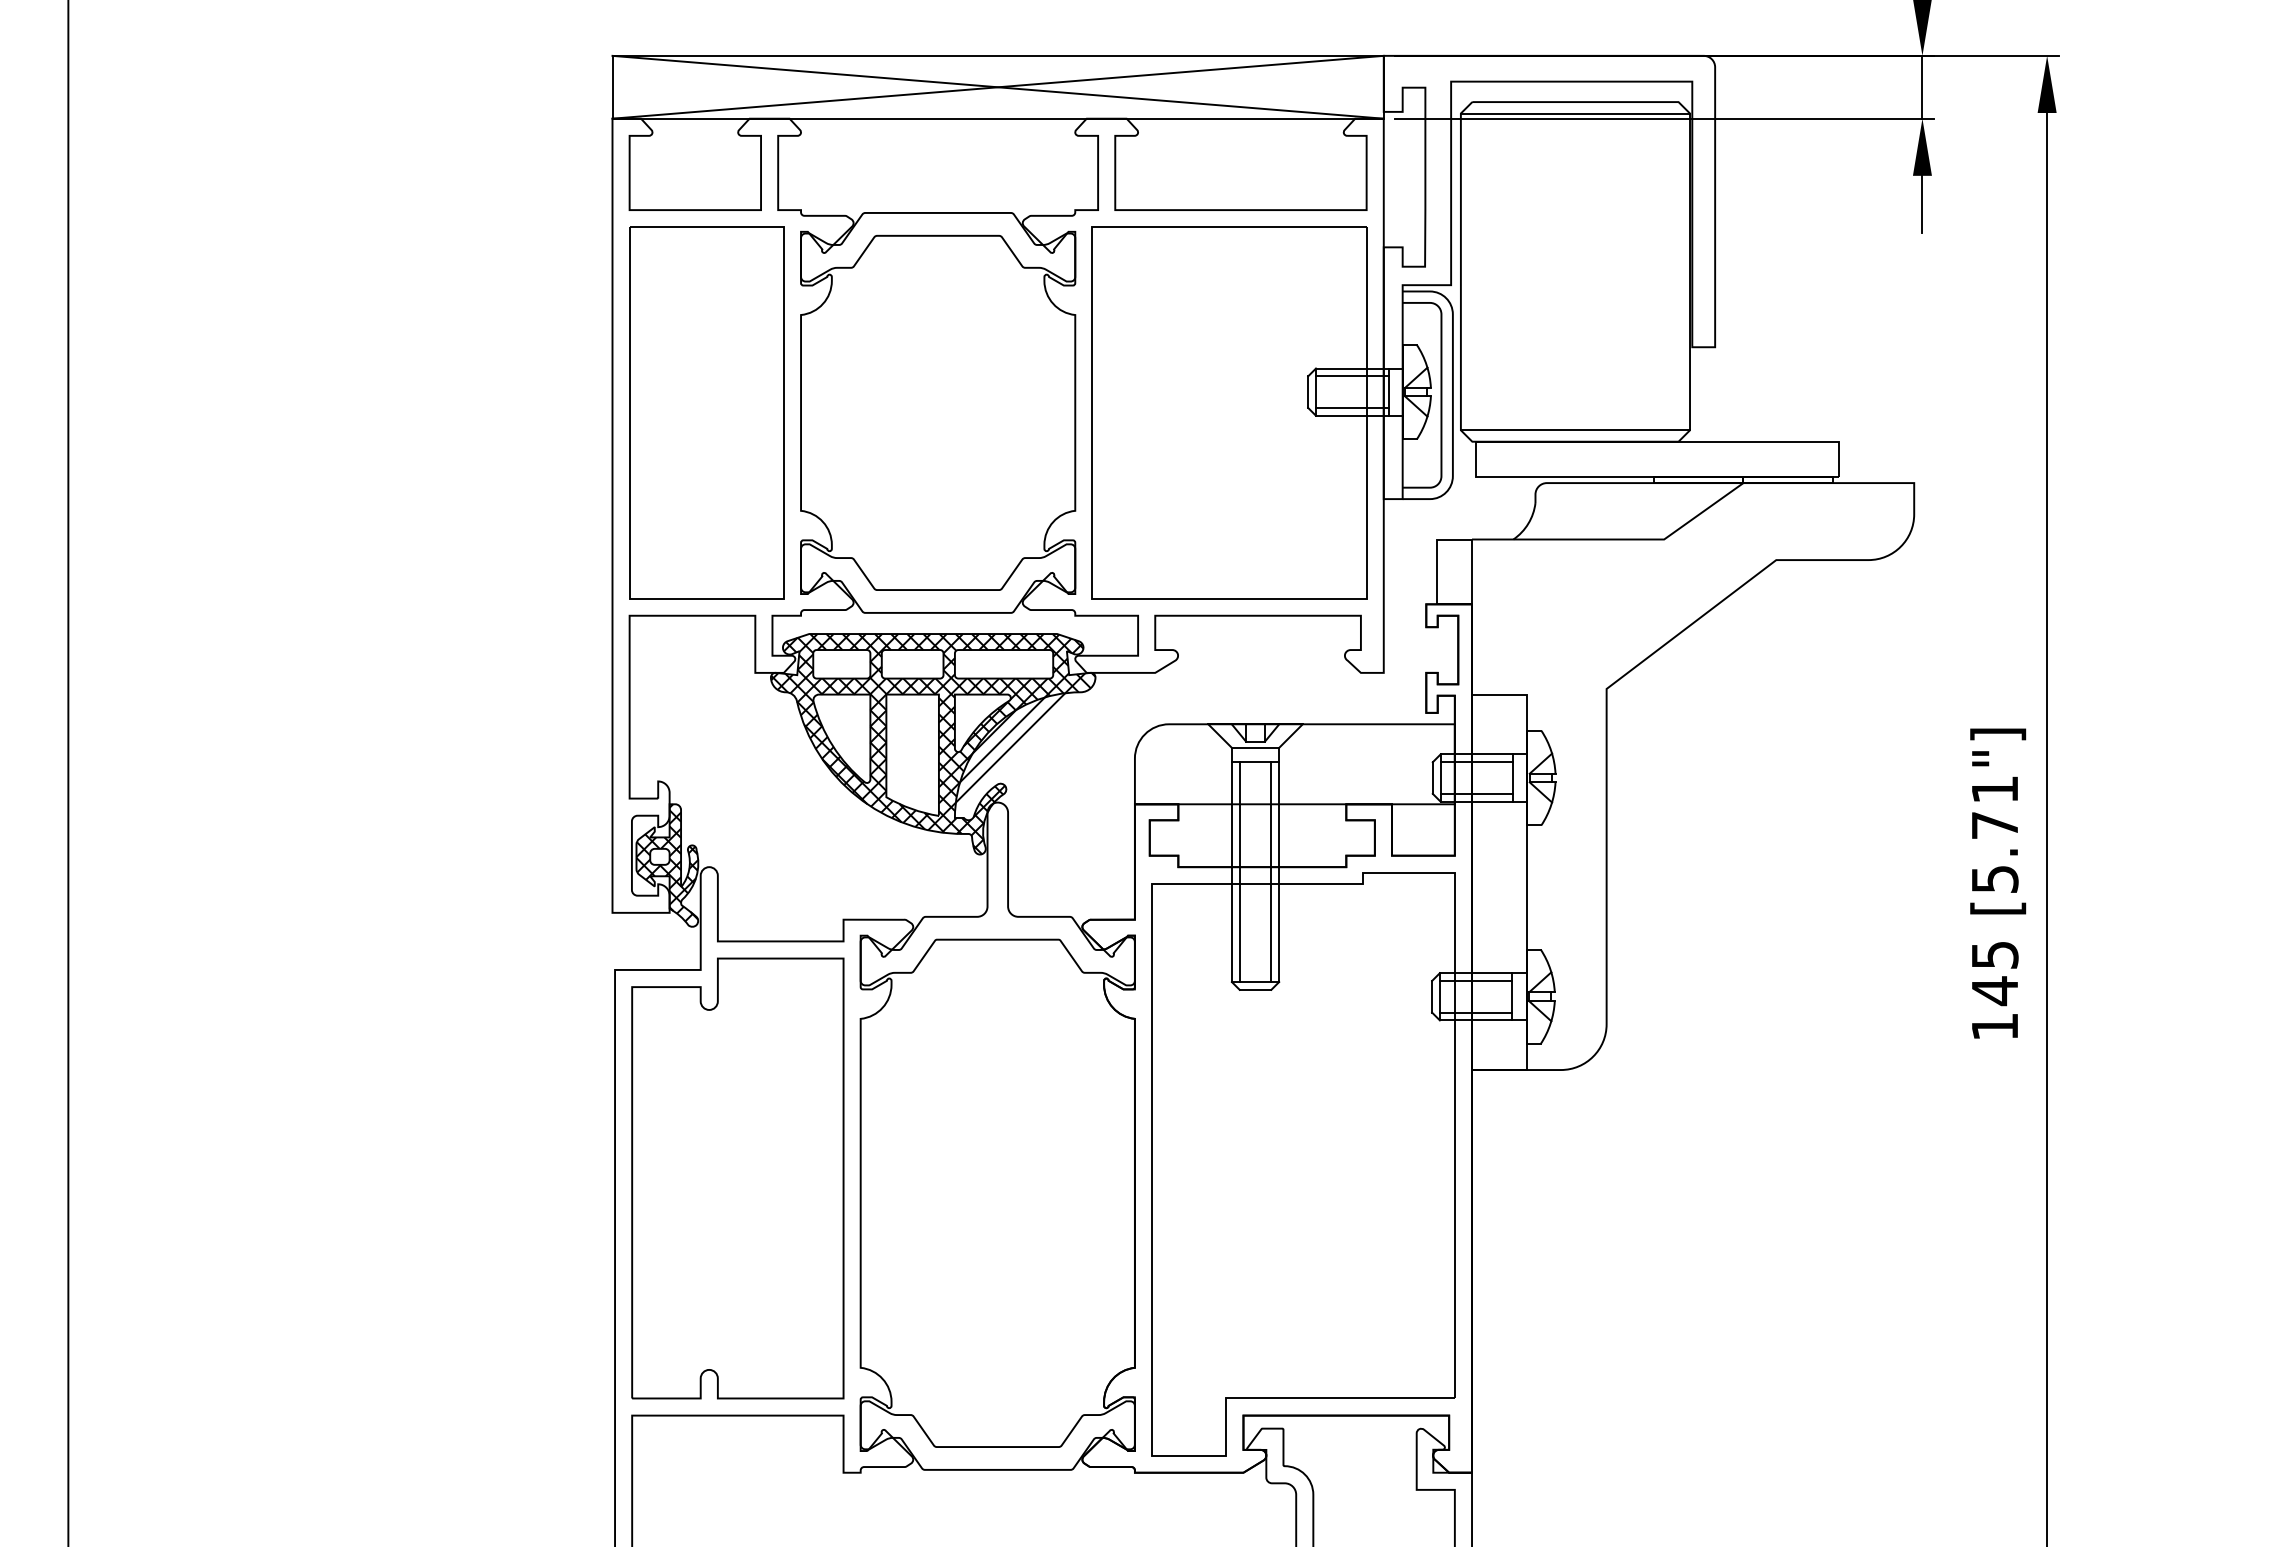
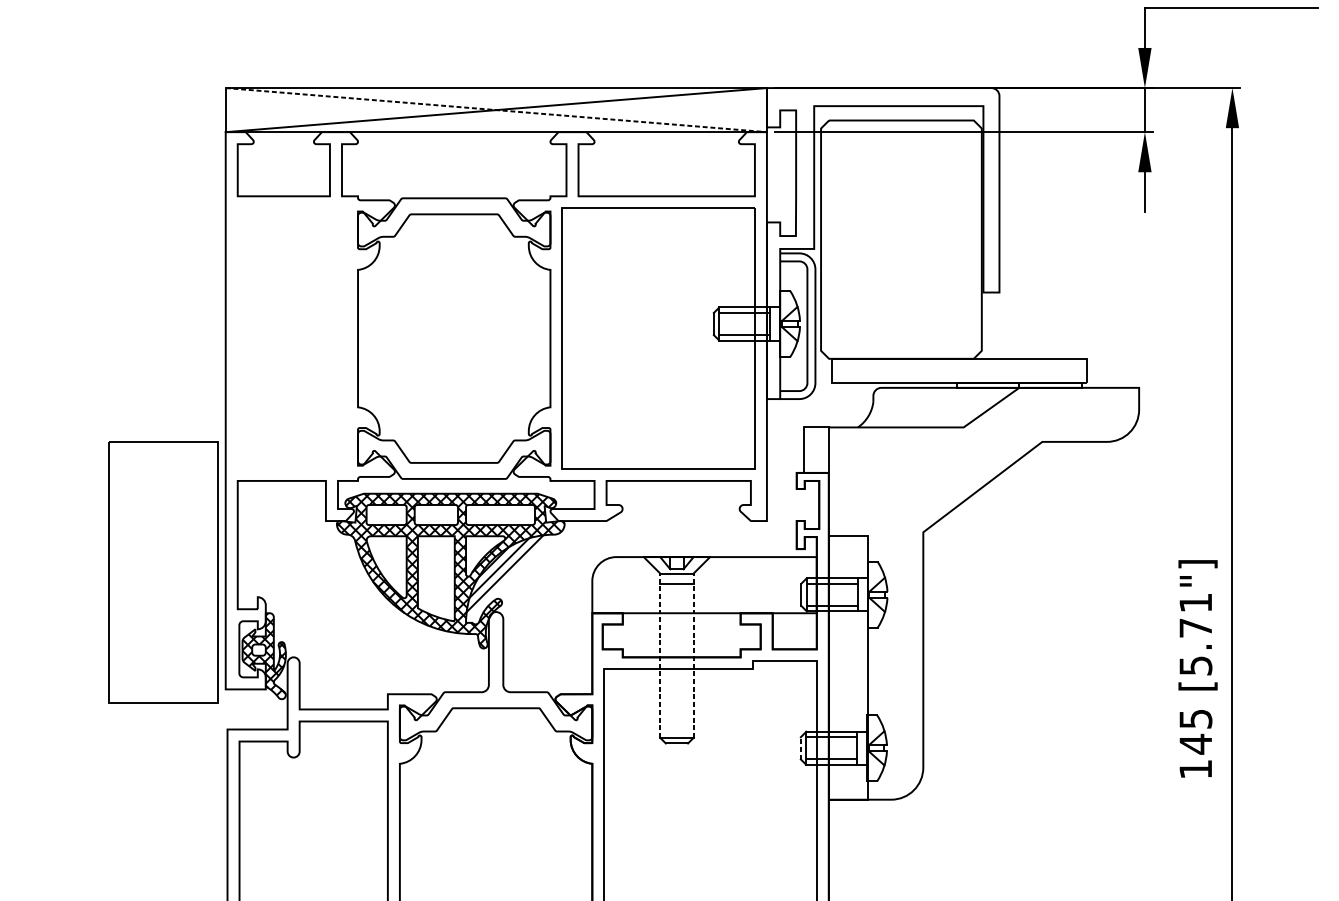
line: (998, 87) -> (496, 110), solid -> dashed
line: (1575, 113) -> (901, 128), removed
part: (706, 412) -> (163, 571), moved
line: (1575, 430) -> (901, 350), removed
line: (1231, 864) -> (660, 655), solid -> dashed
line: (1279, 864) -> (693, 655), solid -> dashed
line: (1239, 872) -> (665, 661), removed
line: (1271, 872) -> (688, 661), removed
line: (1432, 996) -> (801, 748), solid -> dashed

